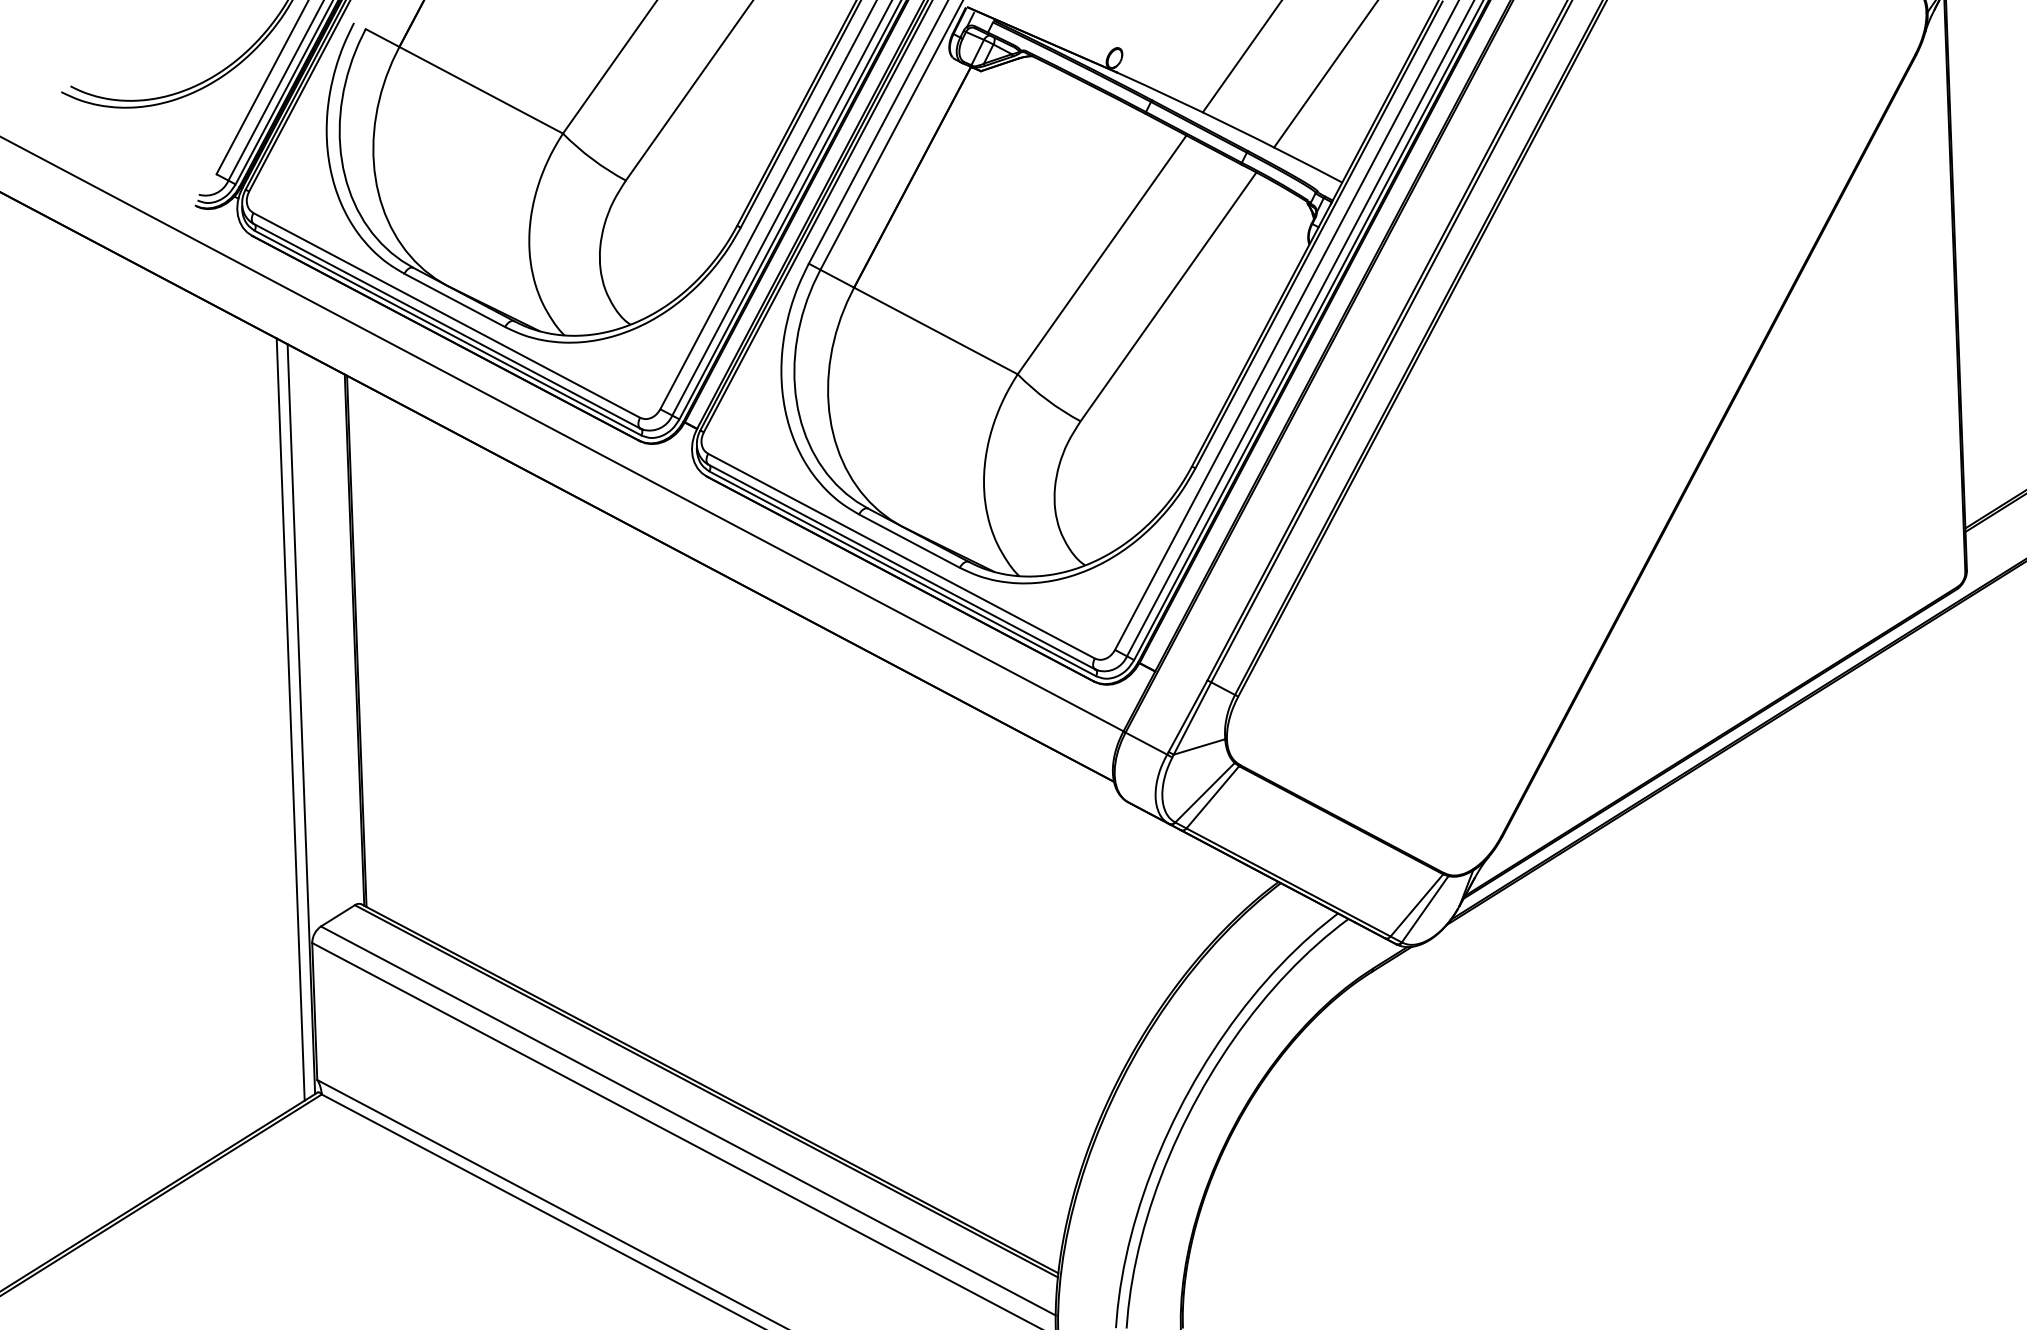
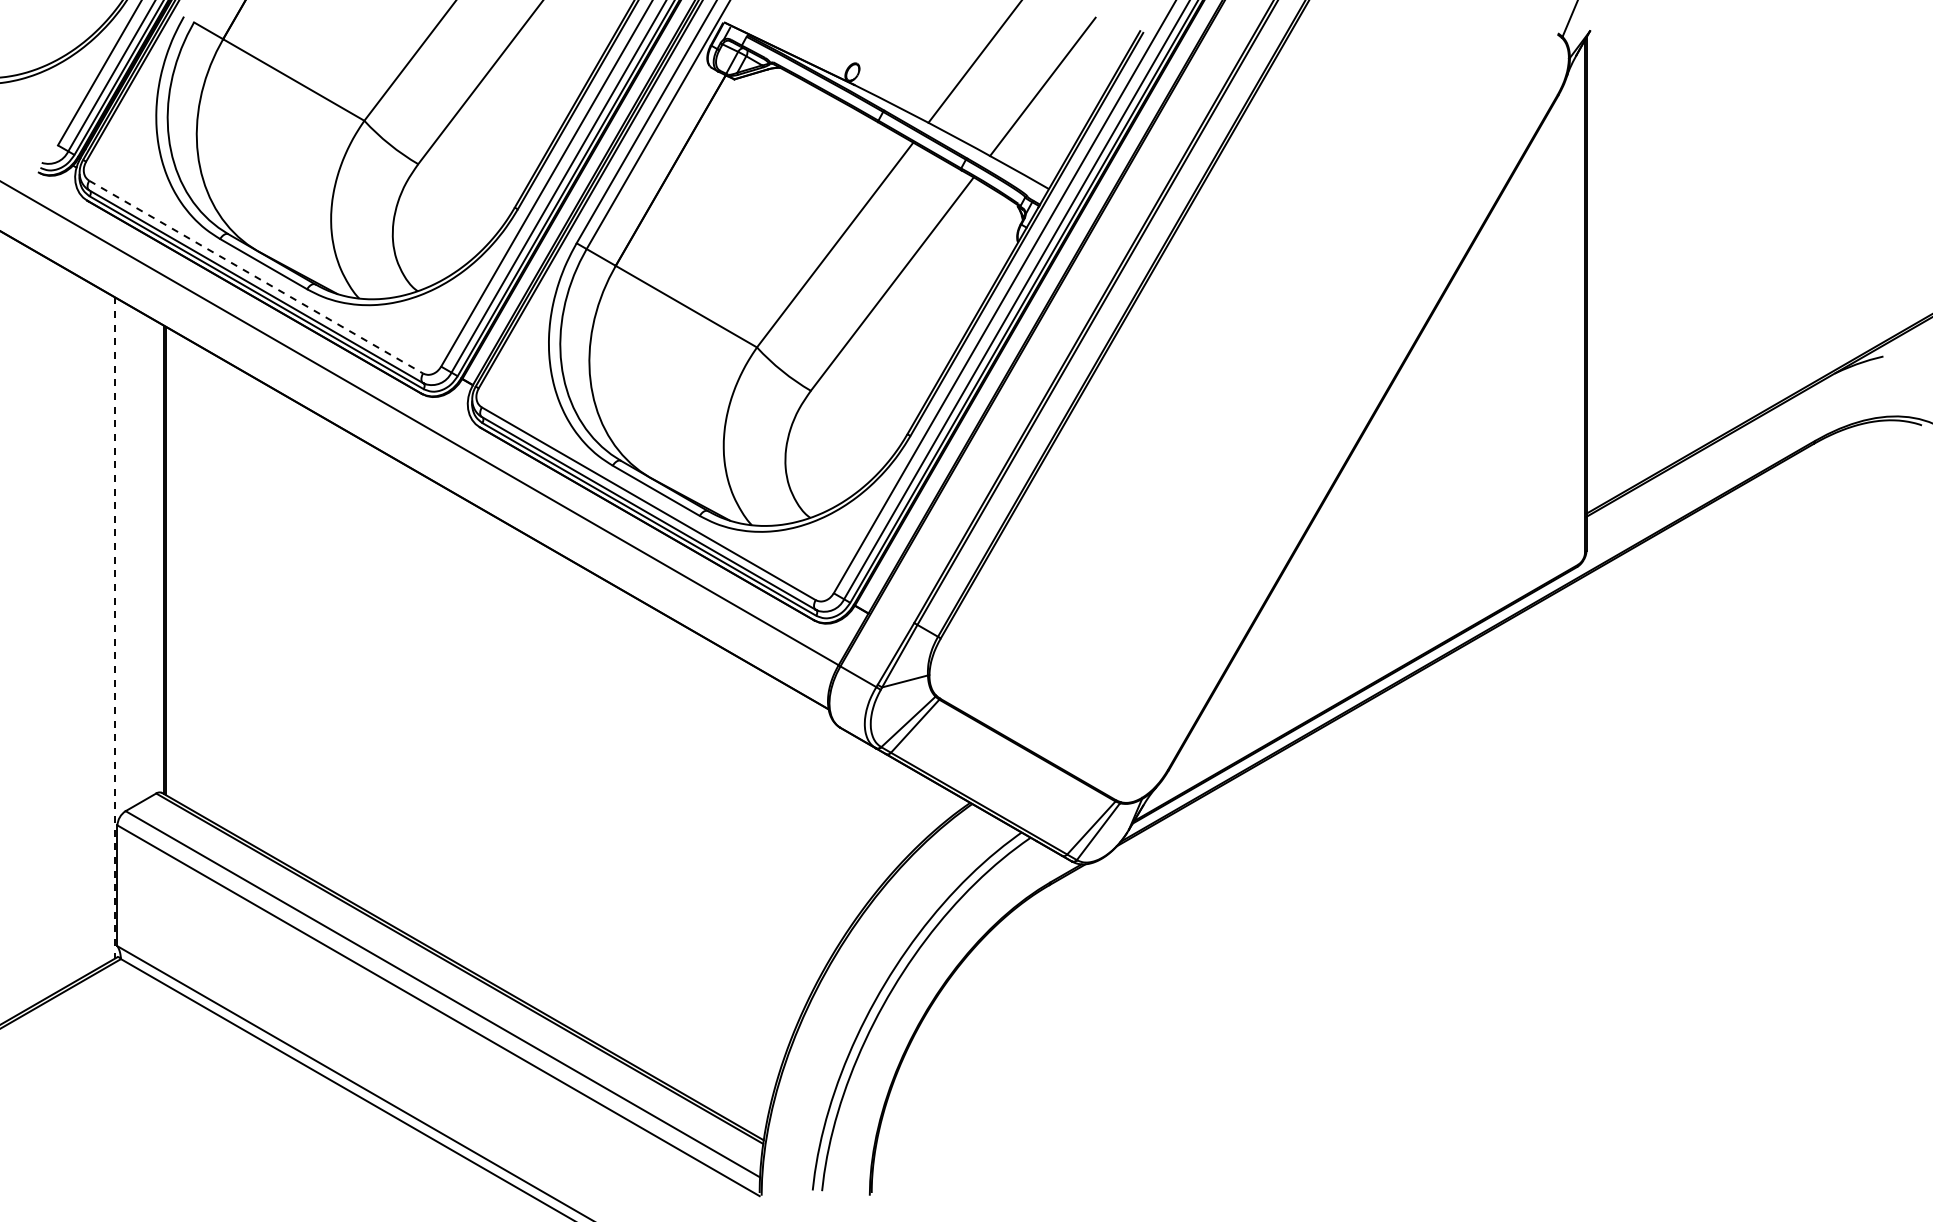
line: (447, 315) -> (256, 277), solid -> dashed
line: (301, 719) -> (115, 628), solid -> dashed
line: (290, 720) -> (105, 628), removed

